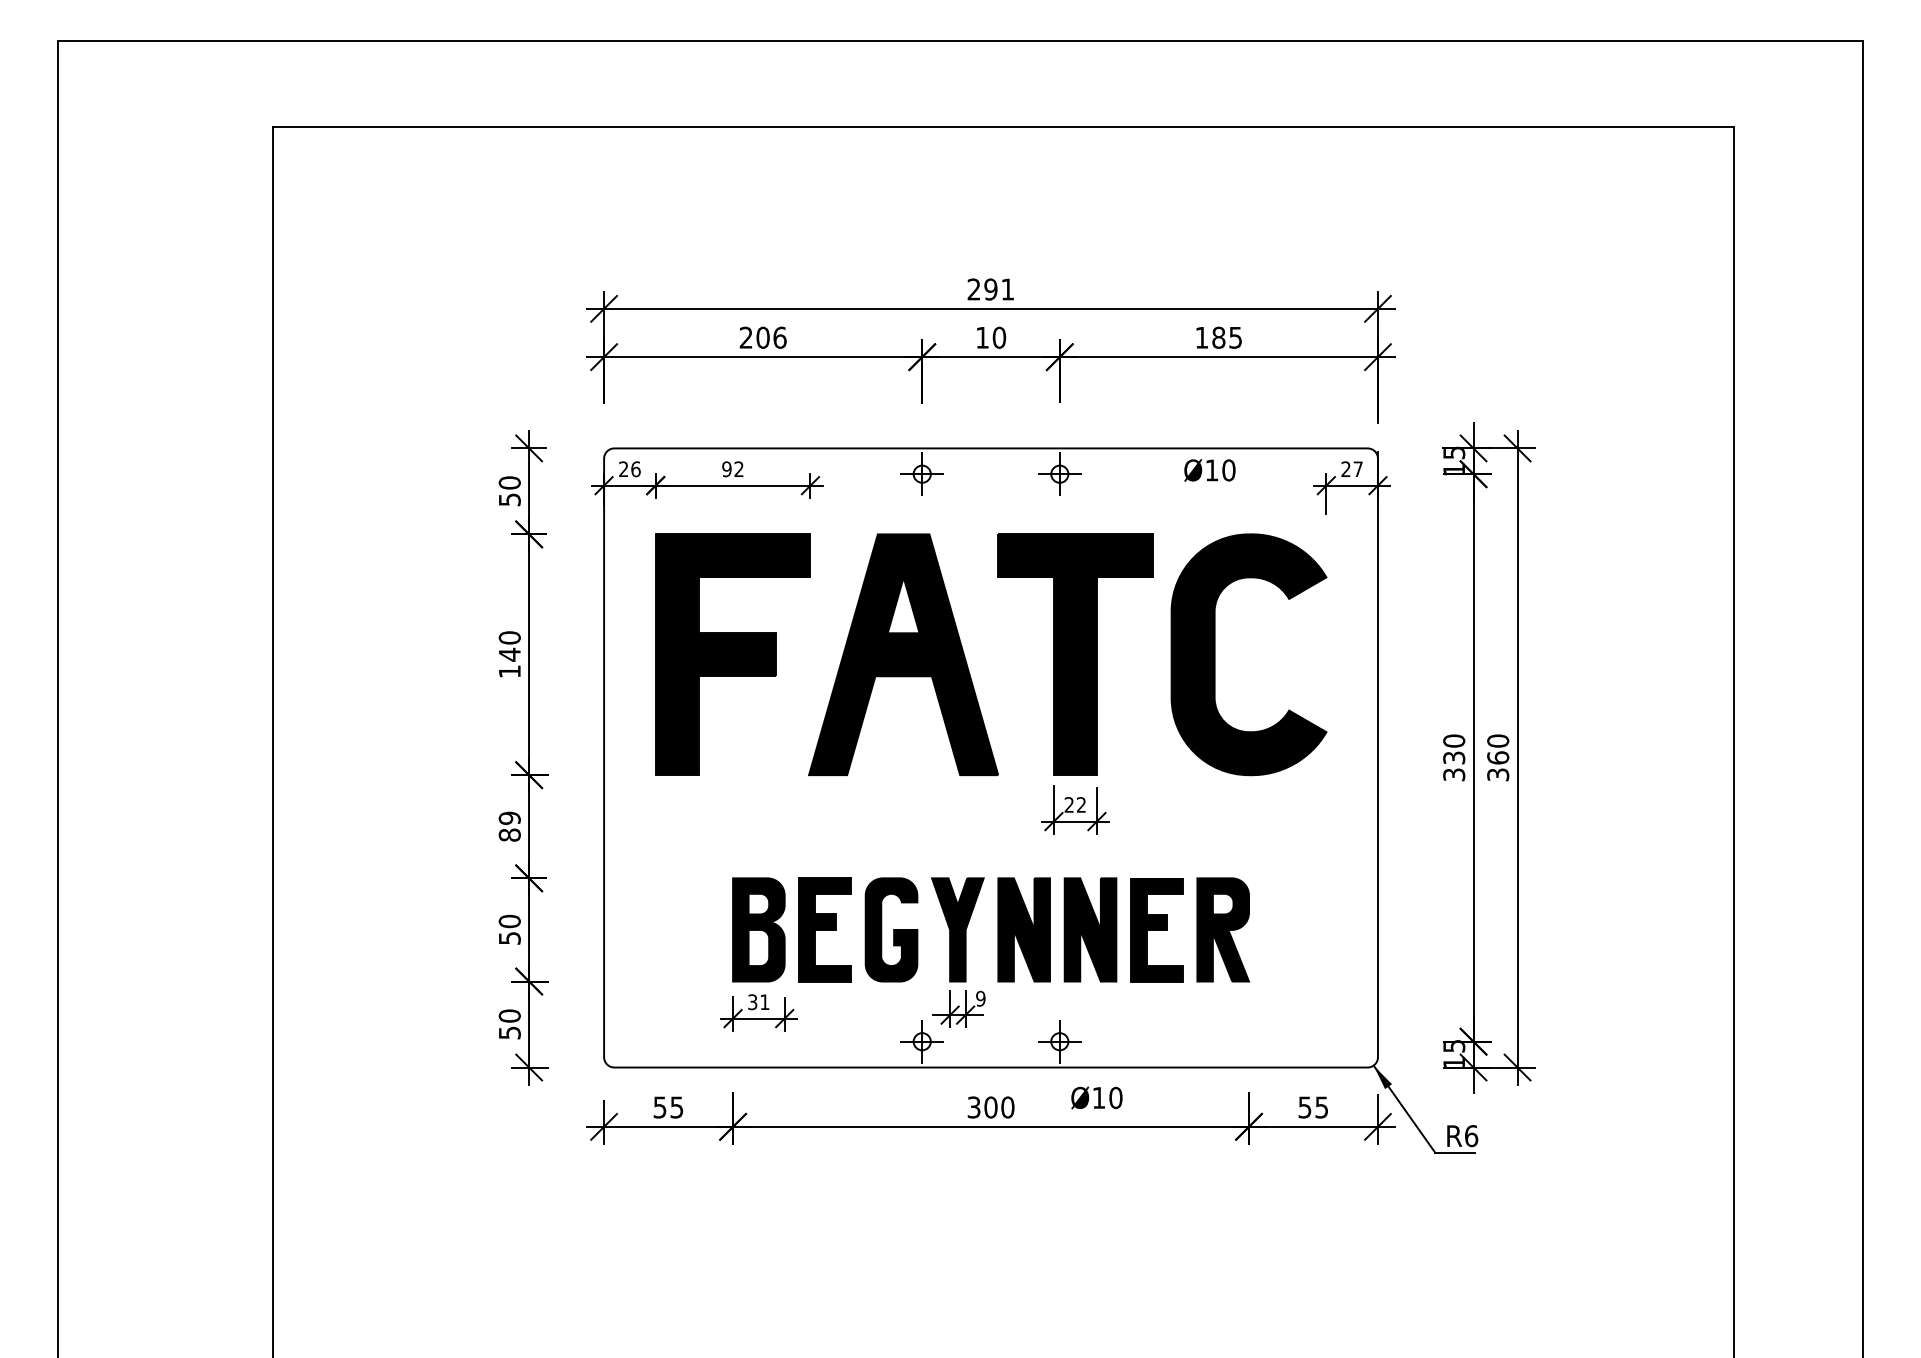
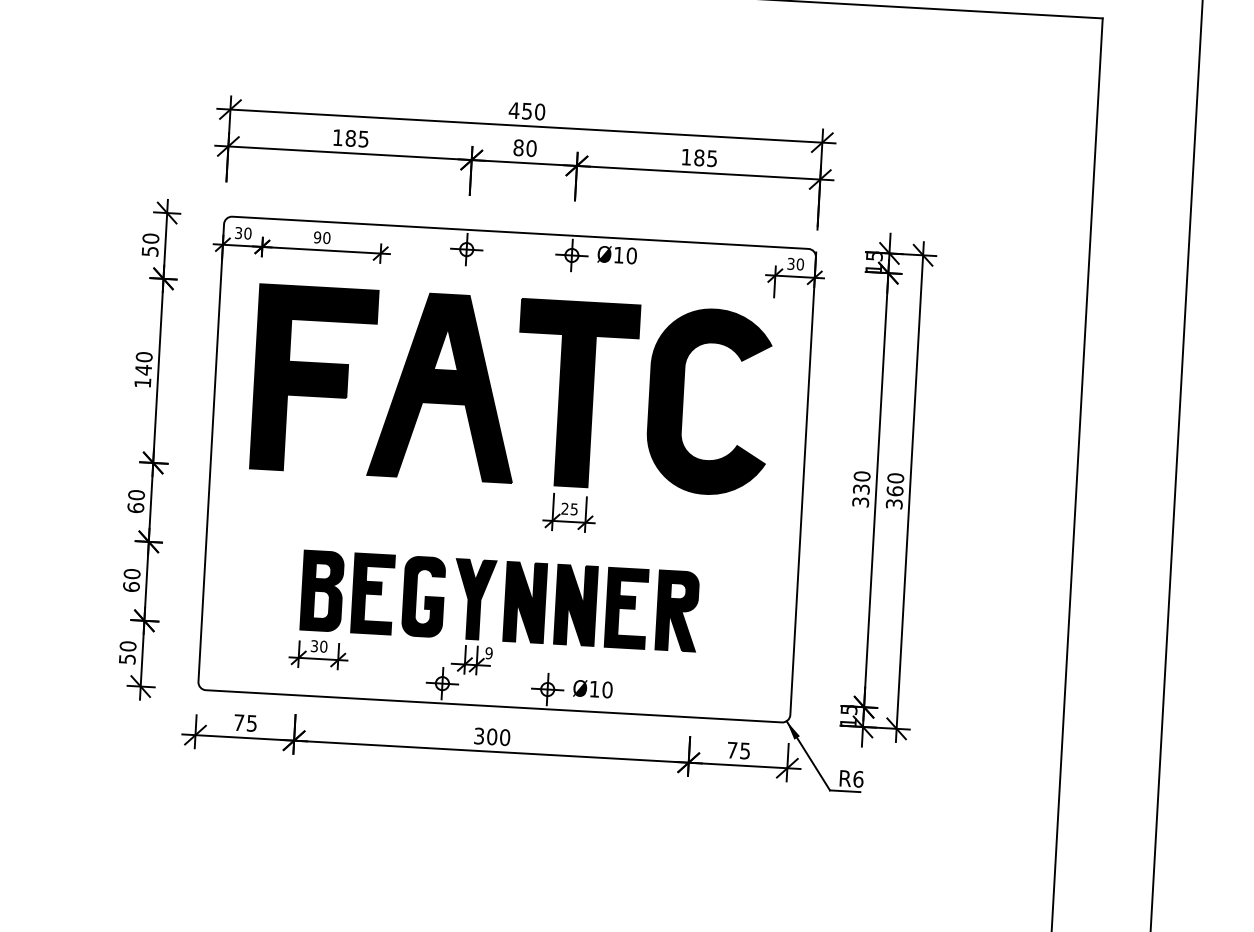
text: (990, 289) -> (526, 111), 291 -> 450
text: (762, 337) -> (350, 138), 206 -> 185
text: (982, 337) -> (518, 147), 10 -> 80
text: (629, 469) -> (243, 233), 26 -> 30
text: (738, 469) -> (326, 238), 92 -> 90
text: (1351, 469) -> (795, 264), 27 -> 30
text: (1209, 470) -> (616, 255), moved
text: (1081, 804) -> (574, 509), 22 -> 25
text: (509, 826) -> (135, 501), 89 -> 60
text: (509, 937) -> (131, 586), 50 -> 60
text: (764, 1002) -> (323, 646), 31 -> 30
text: (1096, 1097) -> (592, 688), moved
text: (659, 1107) -> (238, 722), 55 -> 75
text: (1304, 1107) -> (731, 750), 55 -> 75

